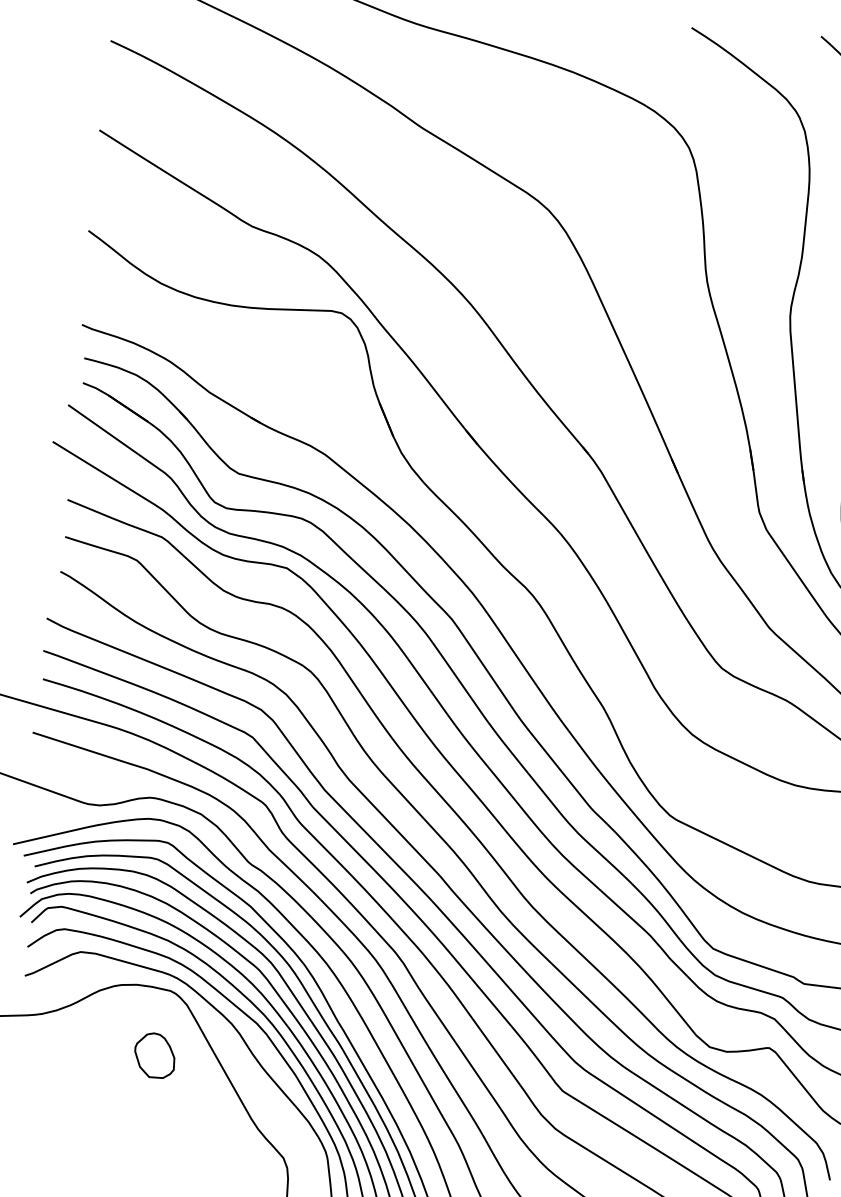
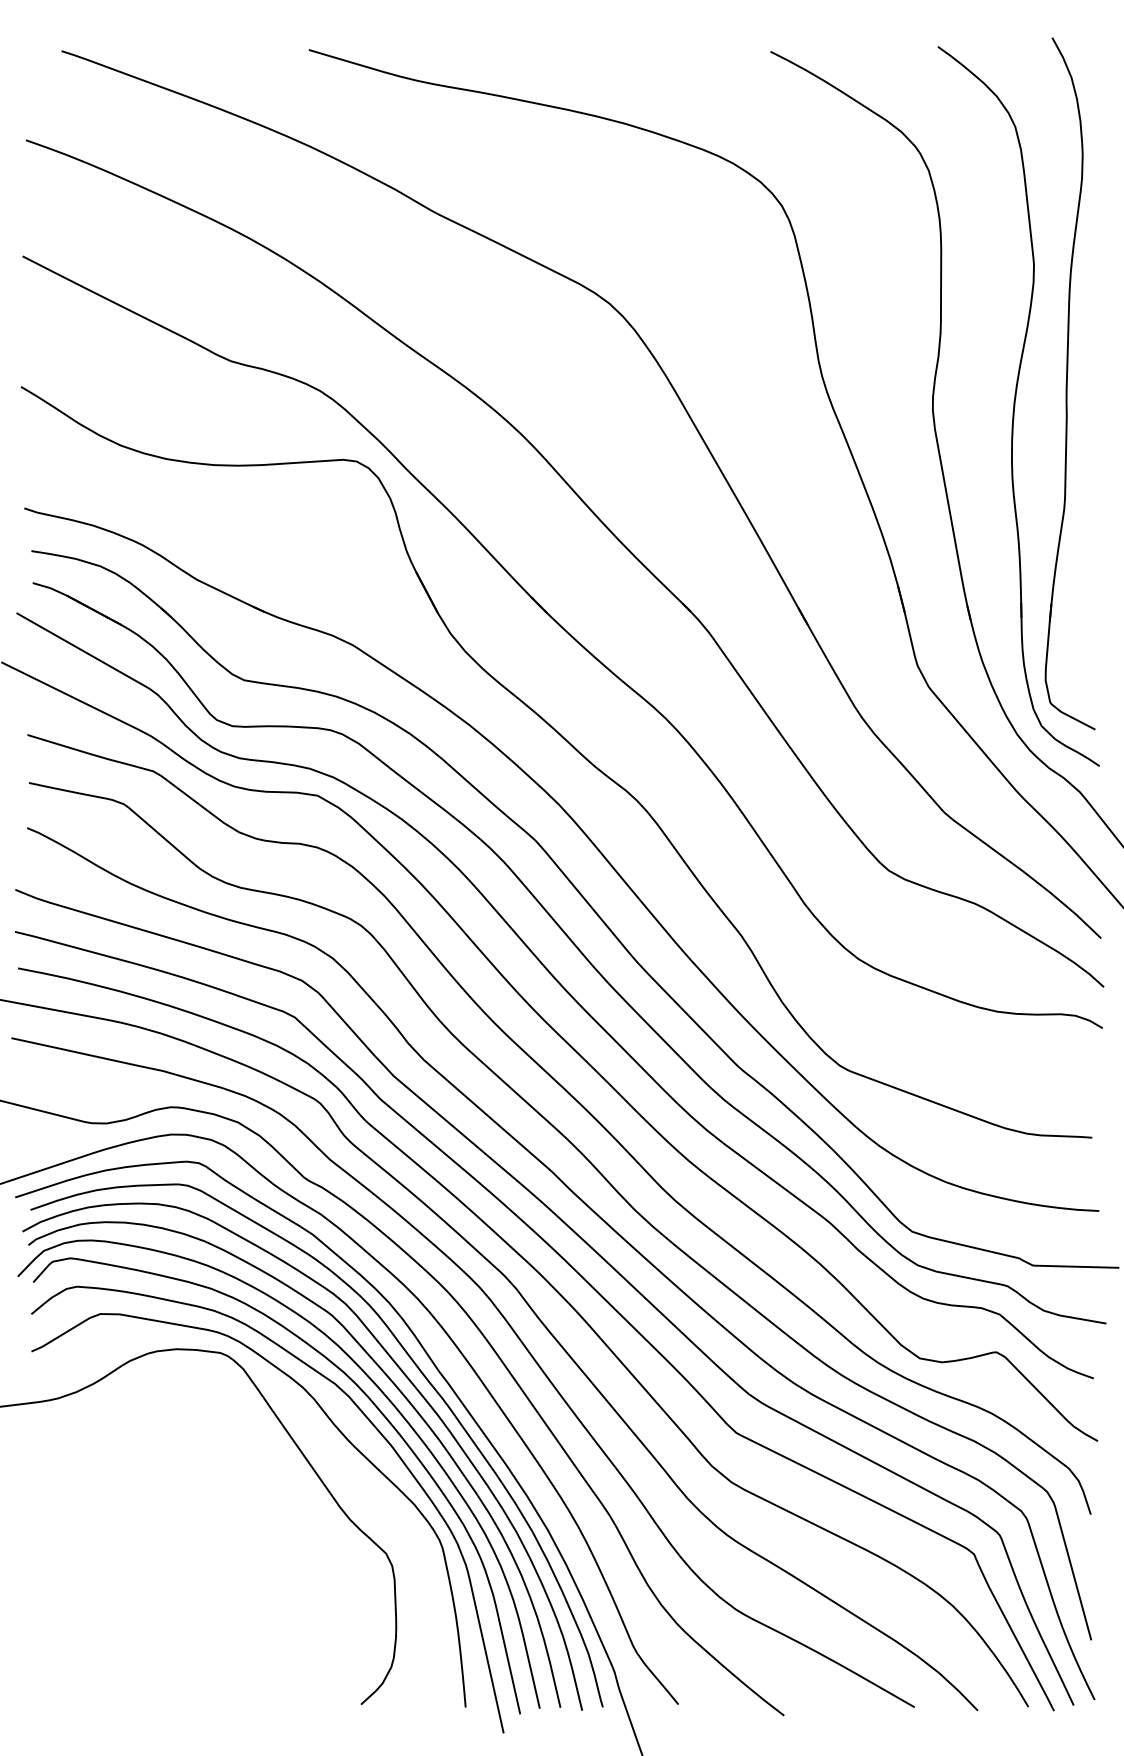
part: (155, 1055) -> (208, 1437), removed

